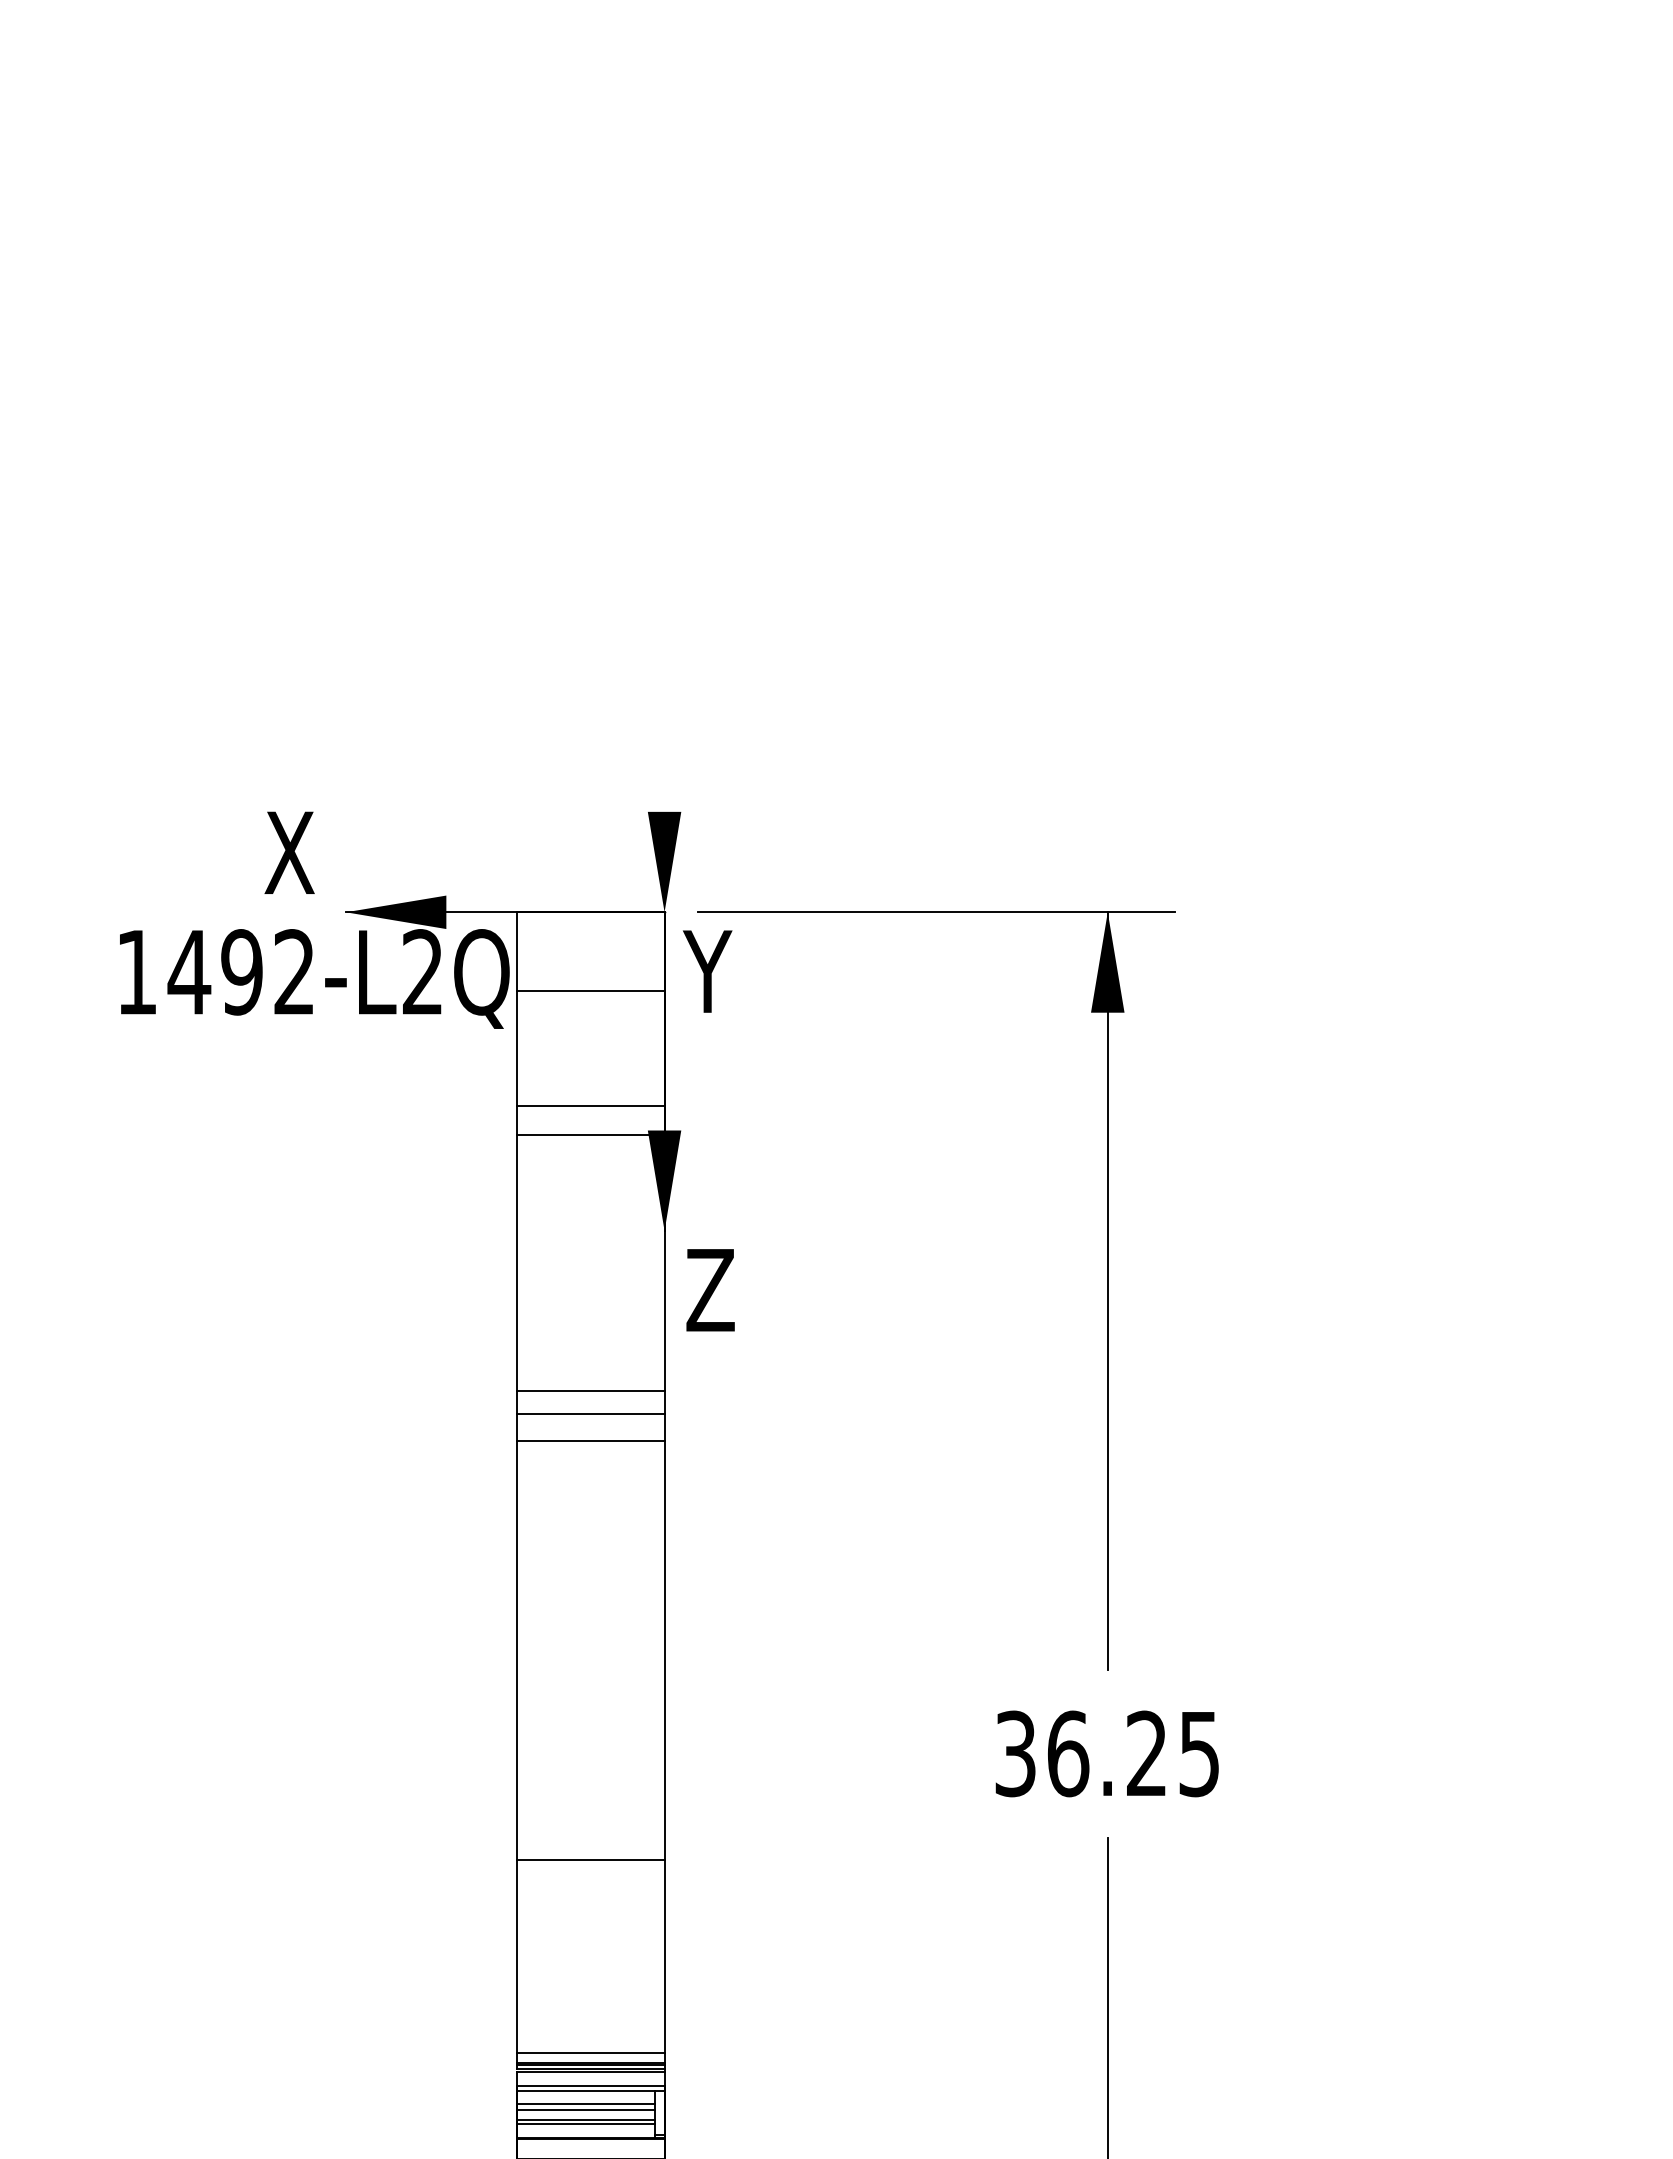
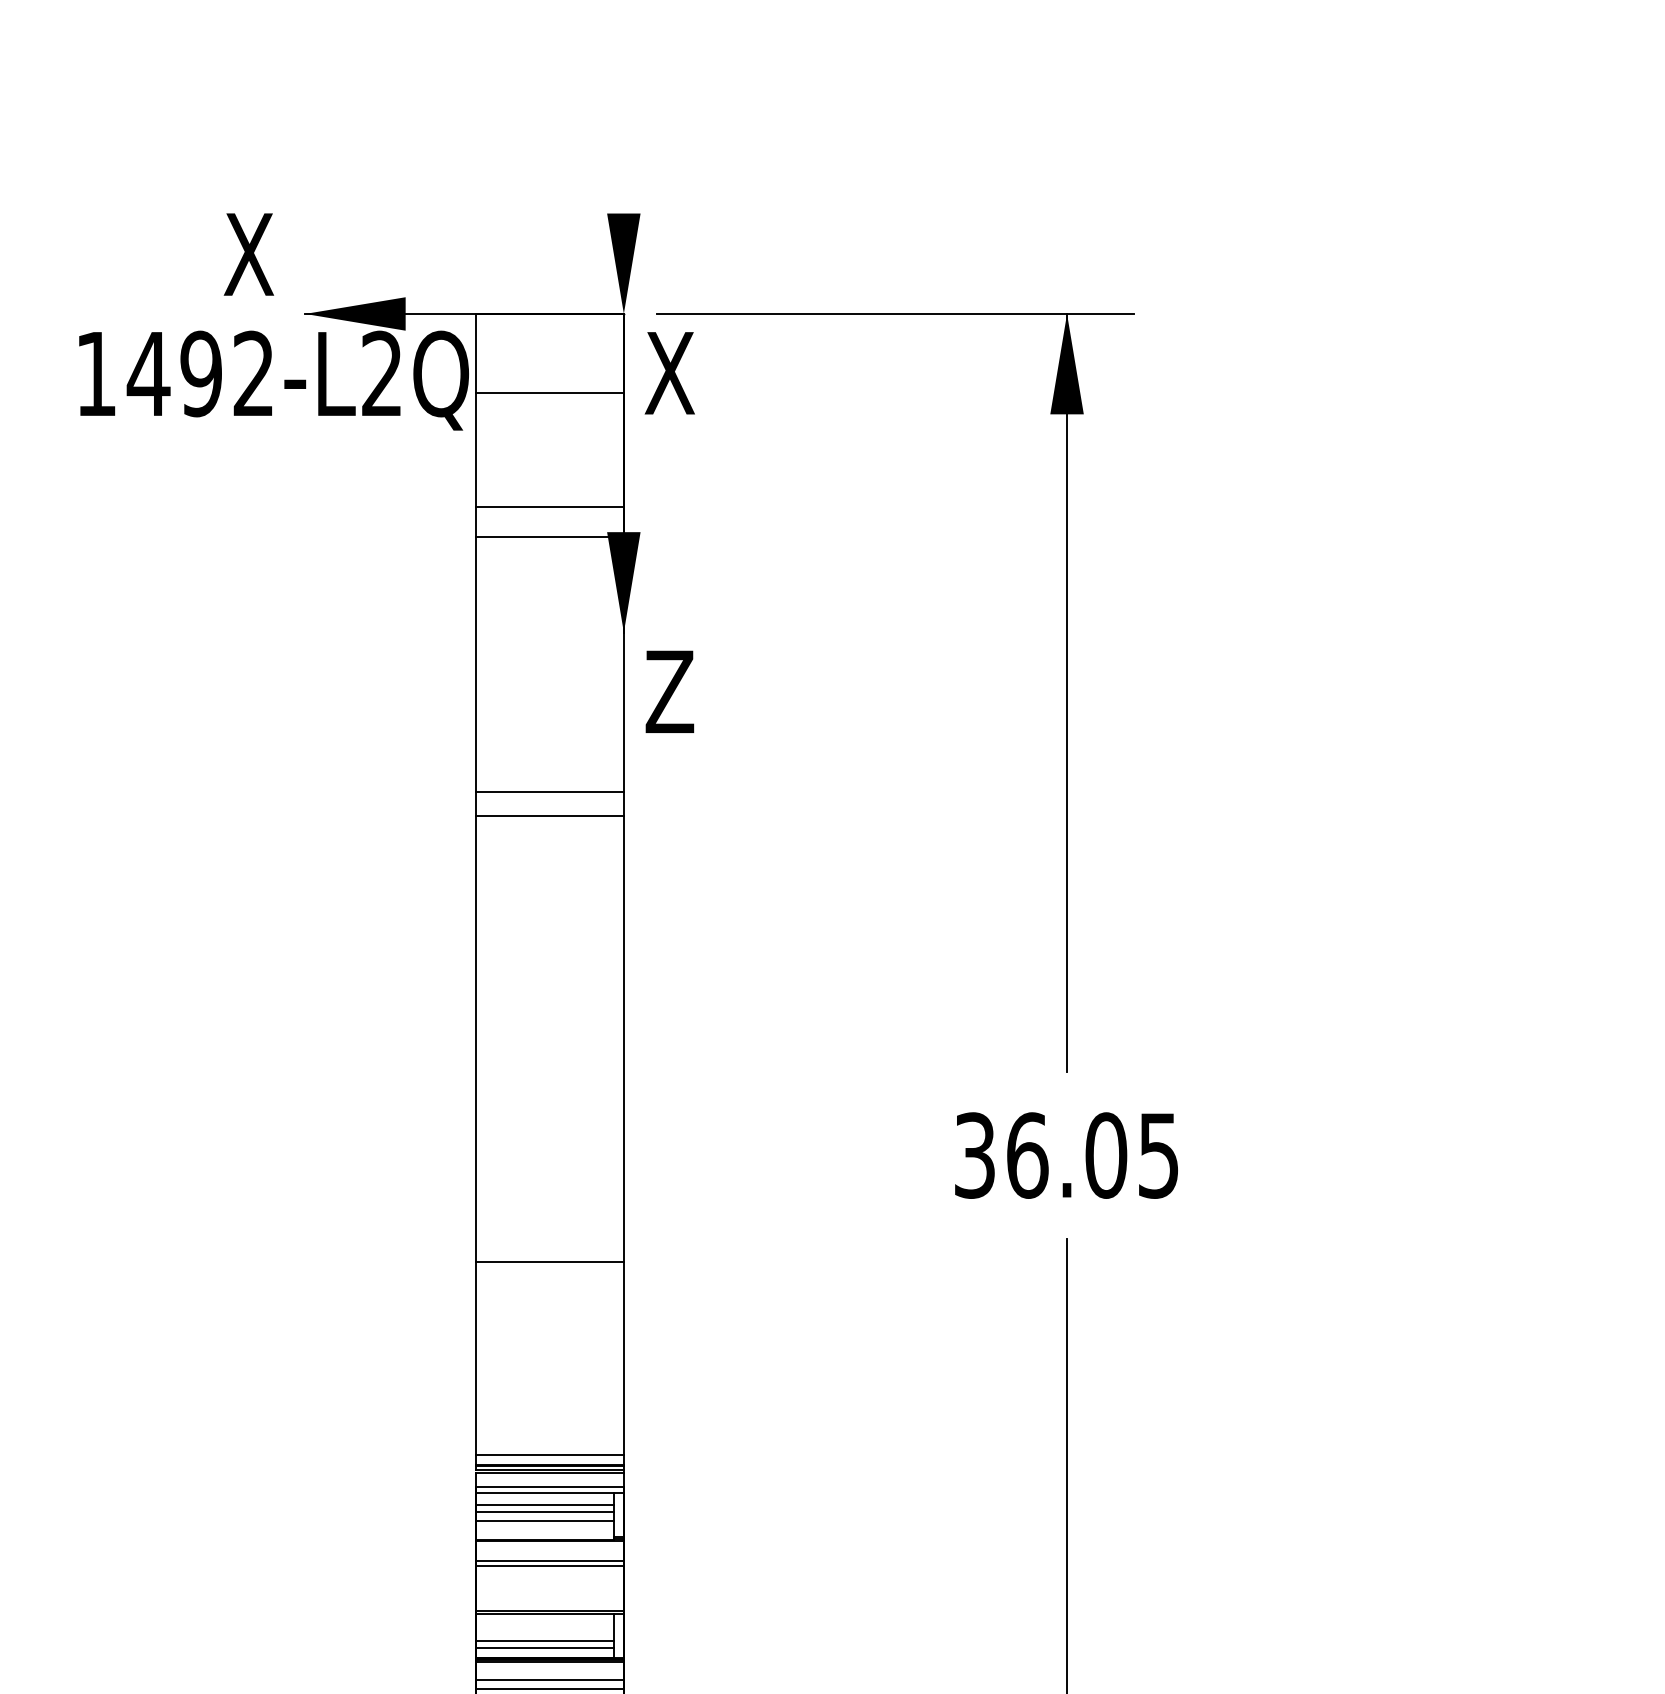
text: (708, 971) -> (667, 373), Y -> X
line: (590, 1440) -> (549, 842), removed
text: (1146, 1753) -> (1105, 1155), 36.25 -> 36.05
line: (585, 2124) -> (544, 1526), removed

